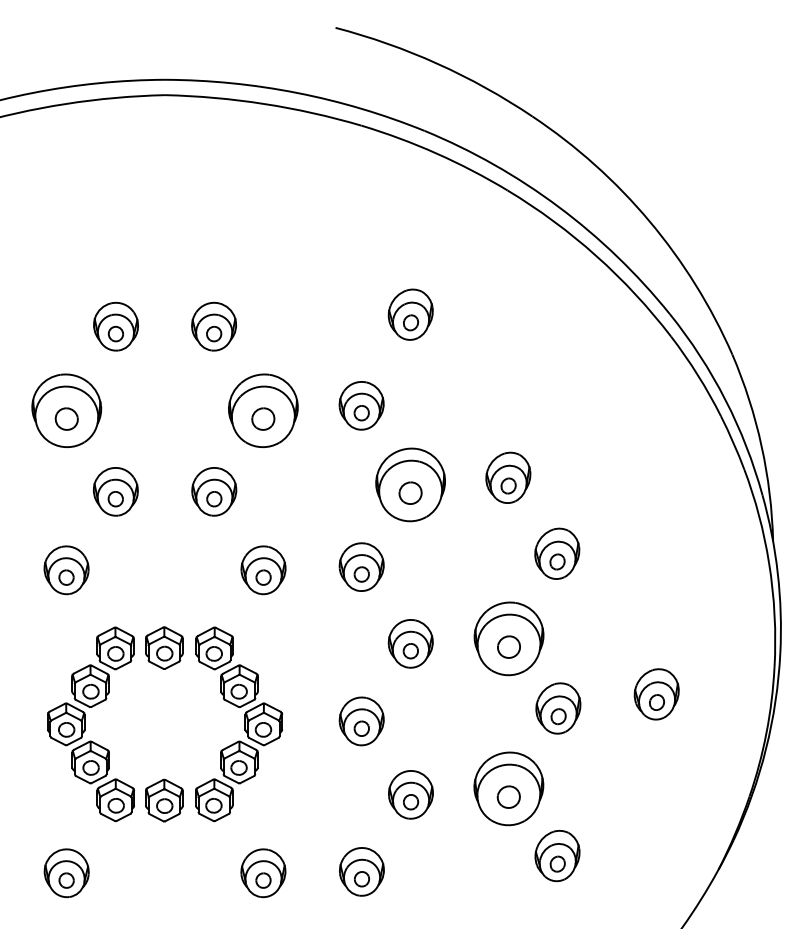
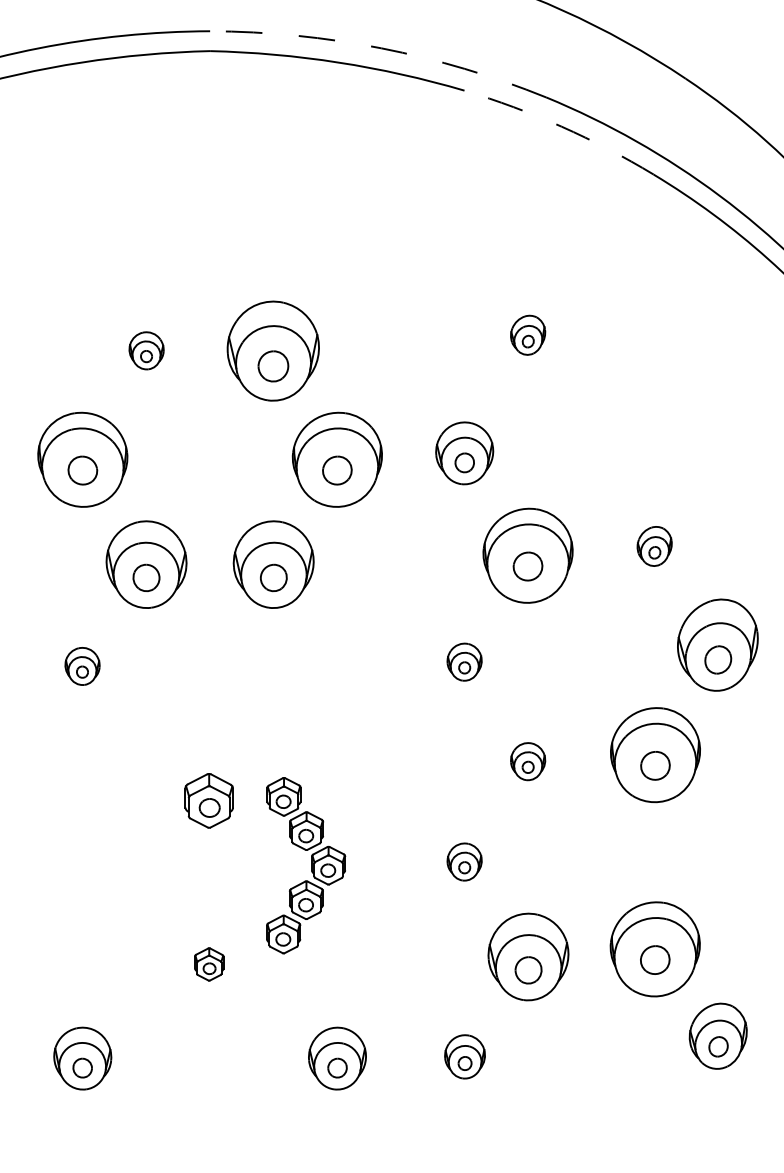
arc: (297, 92) -> (381, 47), solid -> dashed
arc: (436, 153) -> (561, 126), solid -> dashed
part: (410, 314) -> (527, 335), size x0.6
part: (115, 326) -> (145, 350), size x0.6
part: (214, 326) -> (274, 350), size x1.6
part: (508, 477) -> (654, 546), size x0.6
part: (115, 491) -> (145, 564), size x1.4
part: (214, 491) -> (274, 564), size x1.4
part: (557, 553) -> (718, 644), size x1.4
part: (361, 566) -> (464, 661), size x0.6
part: (66, 570) -> (82, 666), size x0.6
part: (263, 570) -> (337, 666), removed
part: (410, 643) -> (527, 761), size x0.6
part: (164, 647) -> (209, 799), moved
part: (558, 708) -> (719, 845), removed
part: (361, 721) -> (464, 862), size x0.6
part: (239, 723) -> (306, 864), size x0.7
part: (90, 724) -> (113, 865), removed
part: (410, 794) -> (527, 956), size x1.4
part: (164, 800) -> (209, 964), size x0.6
part: (361, 871) -> (464, 1056), size x0.7

